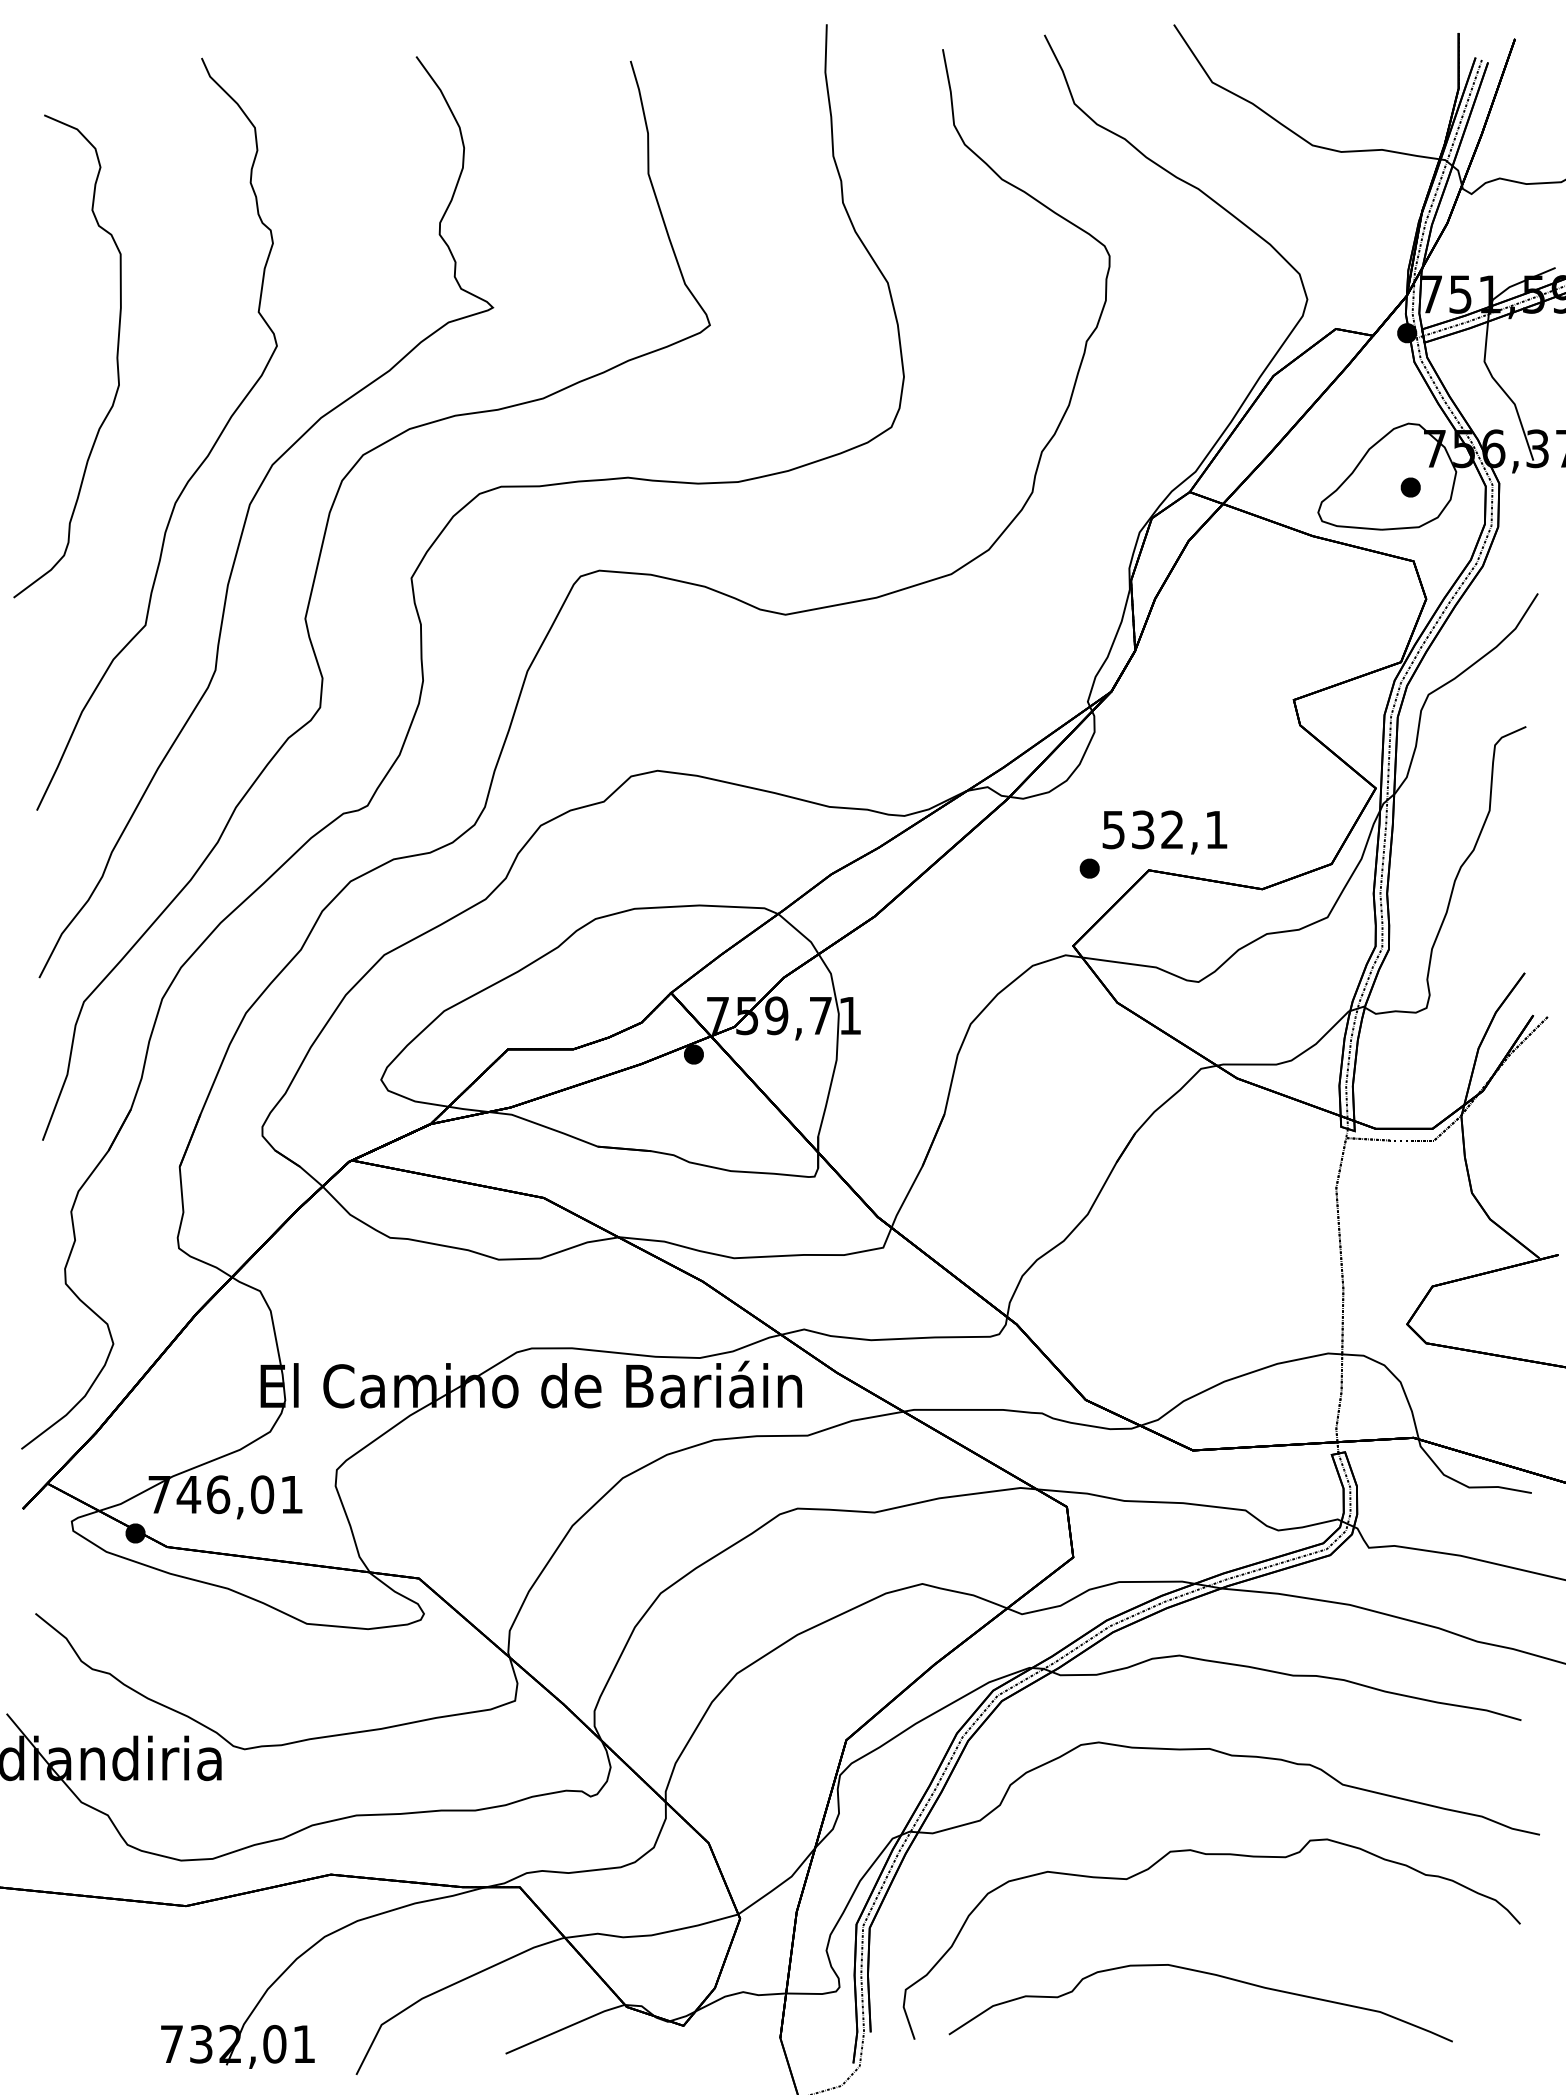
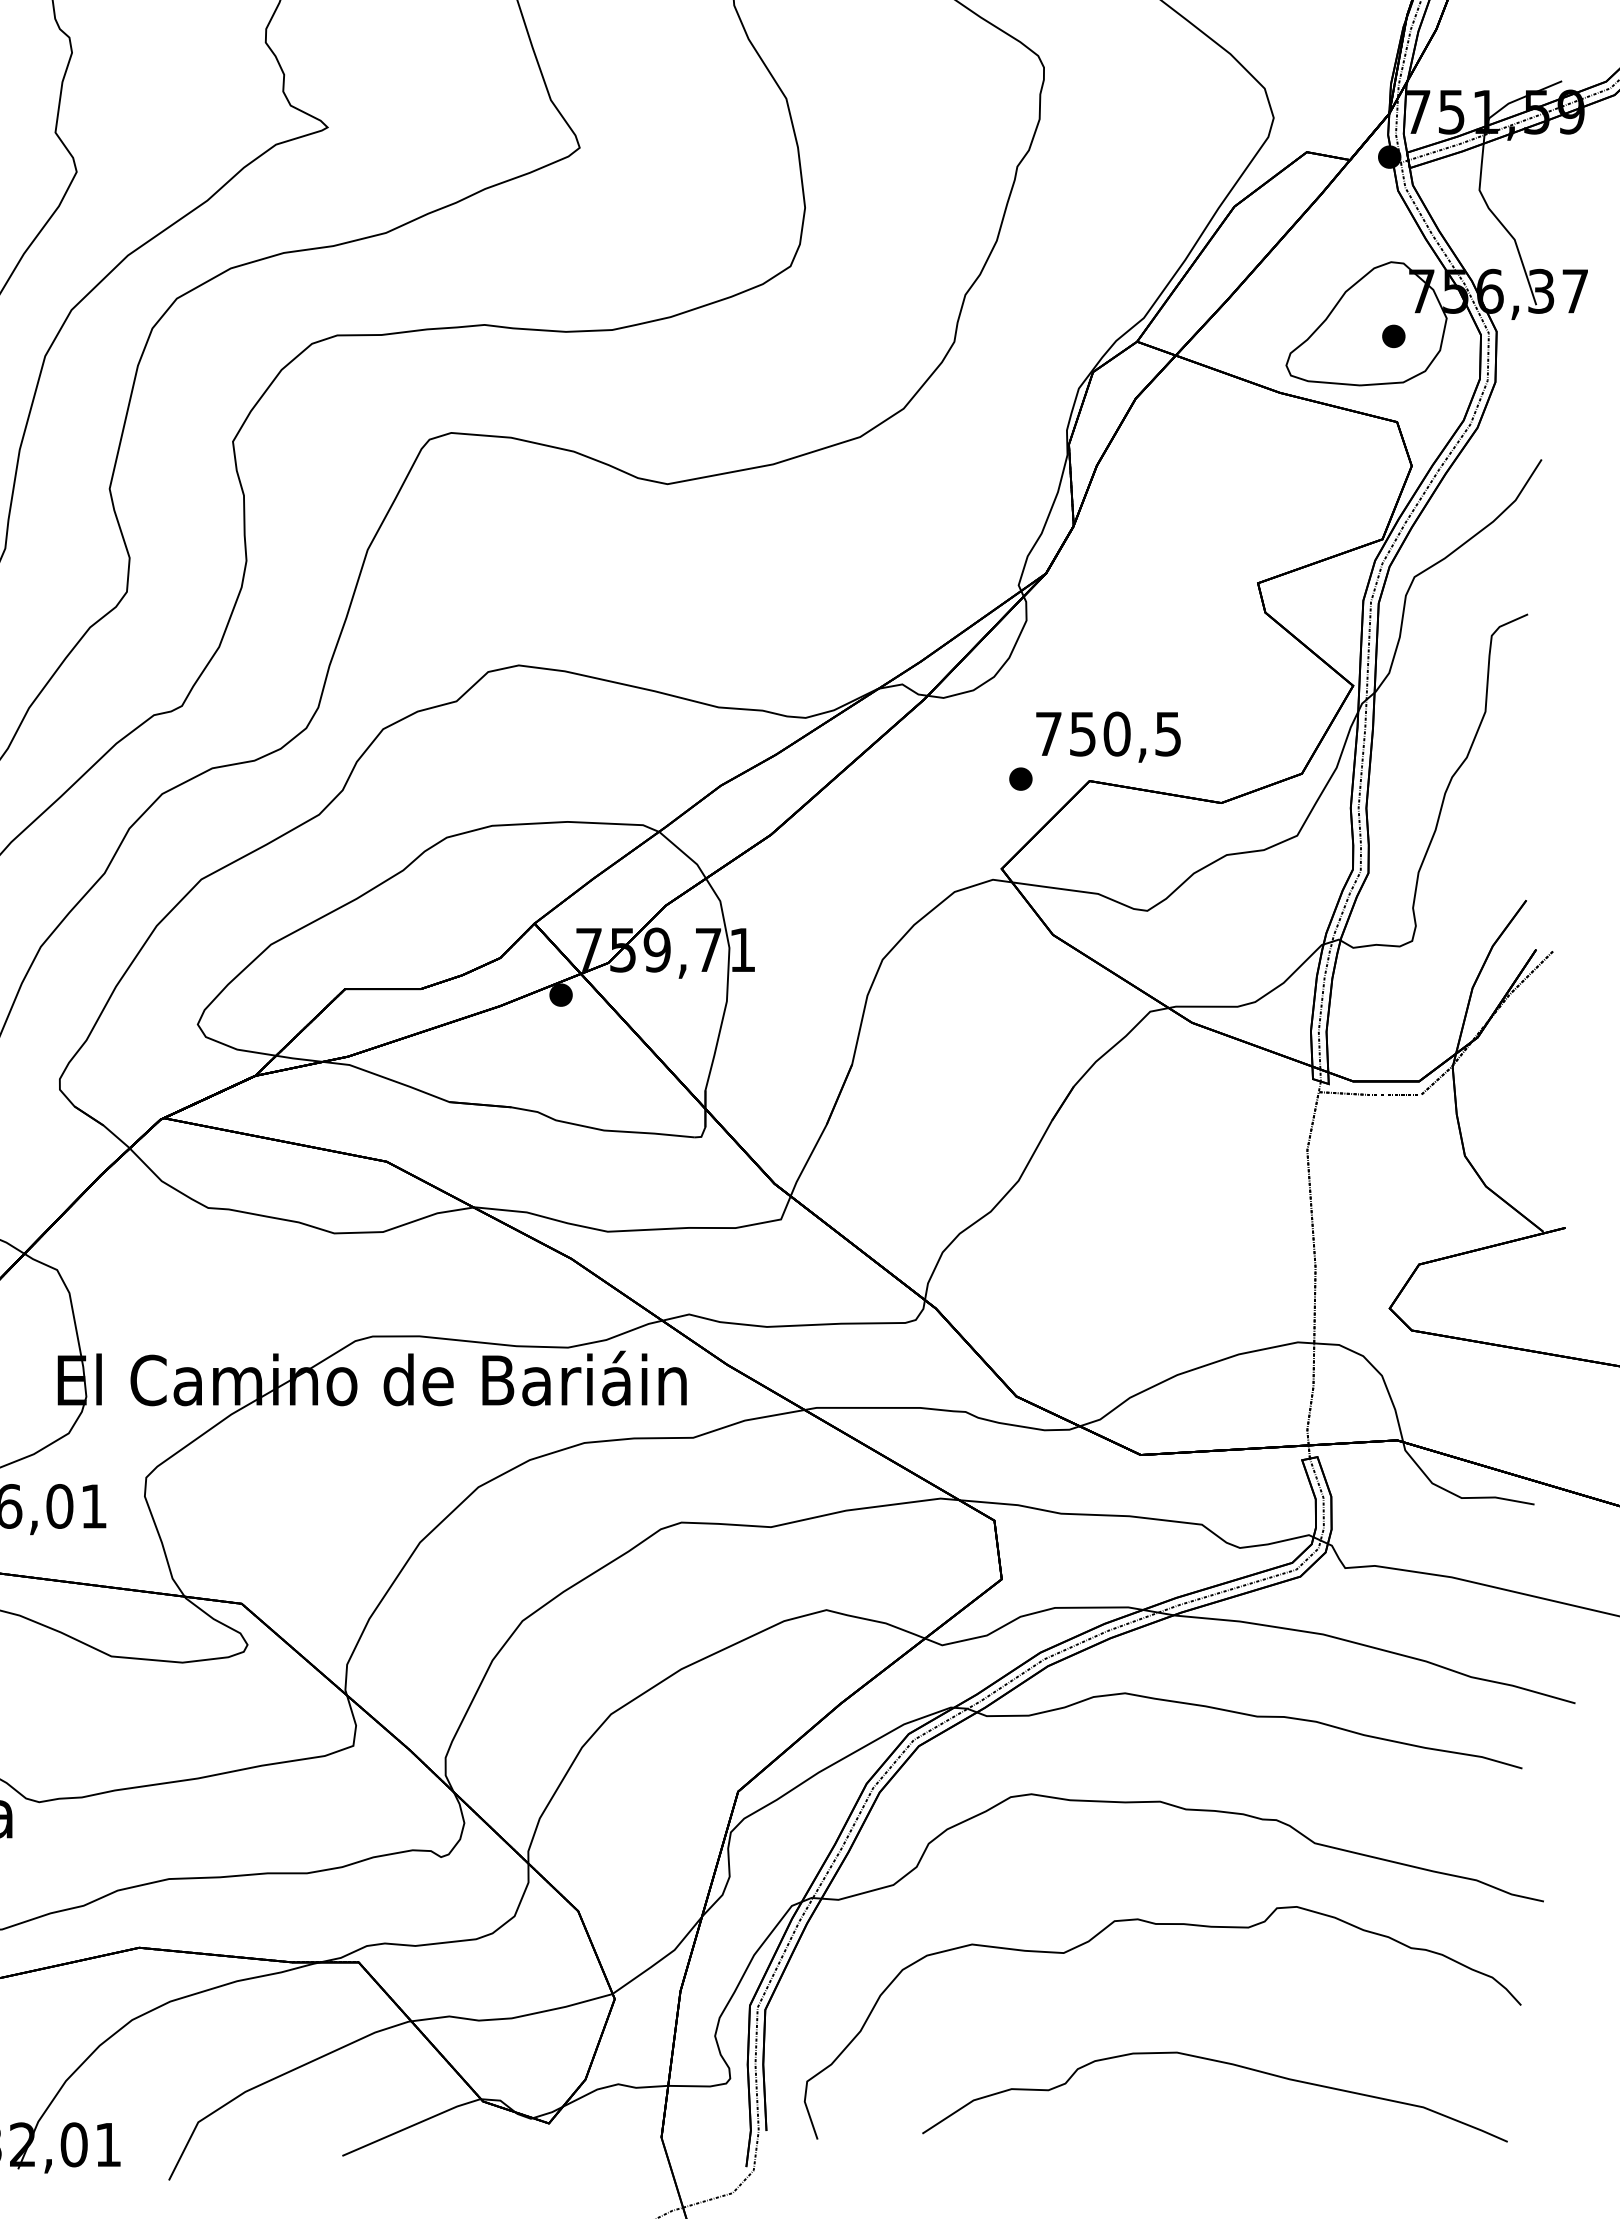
text: (1164, 829) -> (1107, 733), 532,1 -> 750,5
part: (1207, 1974) -> (1222, 2063), moved

